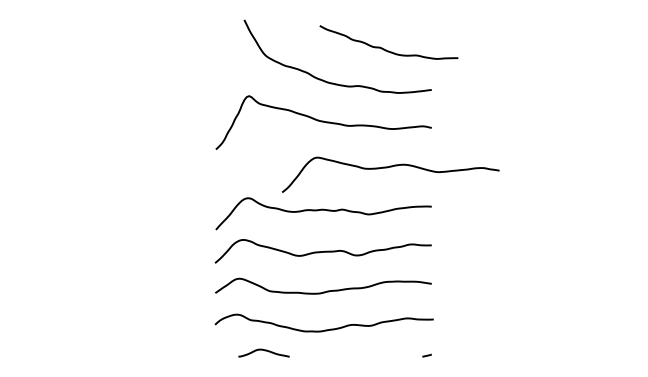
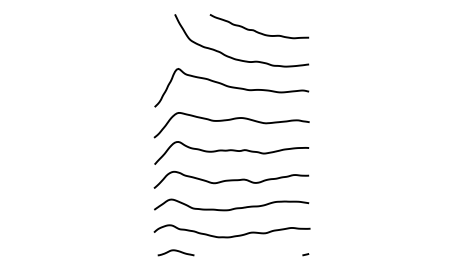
curve: (384, 48) -> (256, 30), moved
curve: (390, 168) -> (231, 120), moved
curve: (263, 351) -> (175, 251), moved

